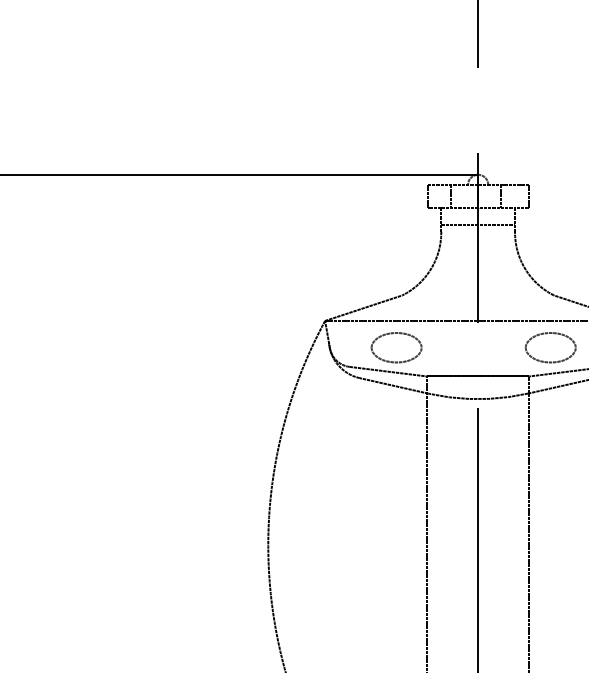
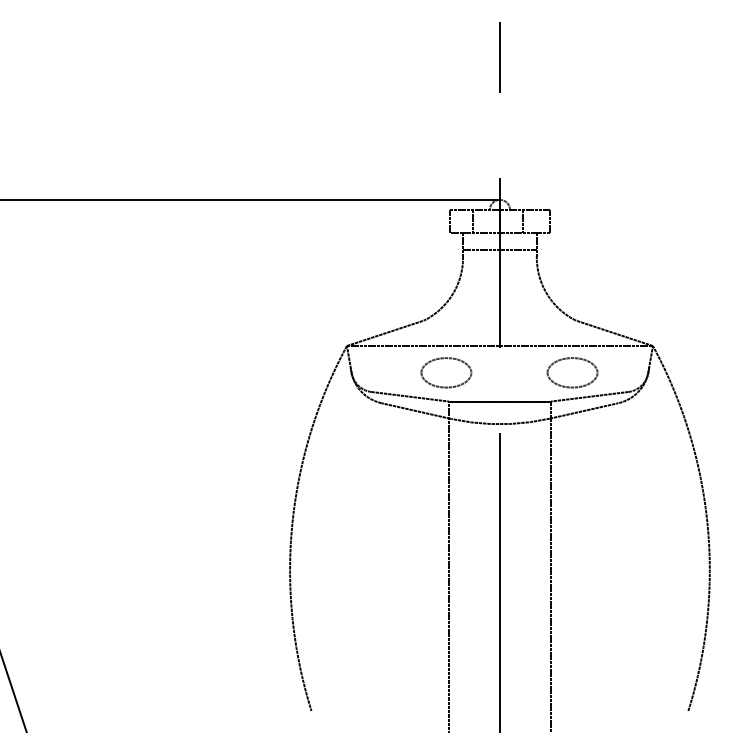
part: (396, 347) -> (446, 372), moved

